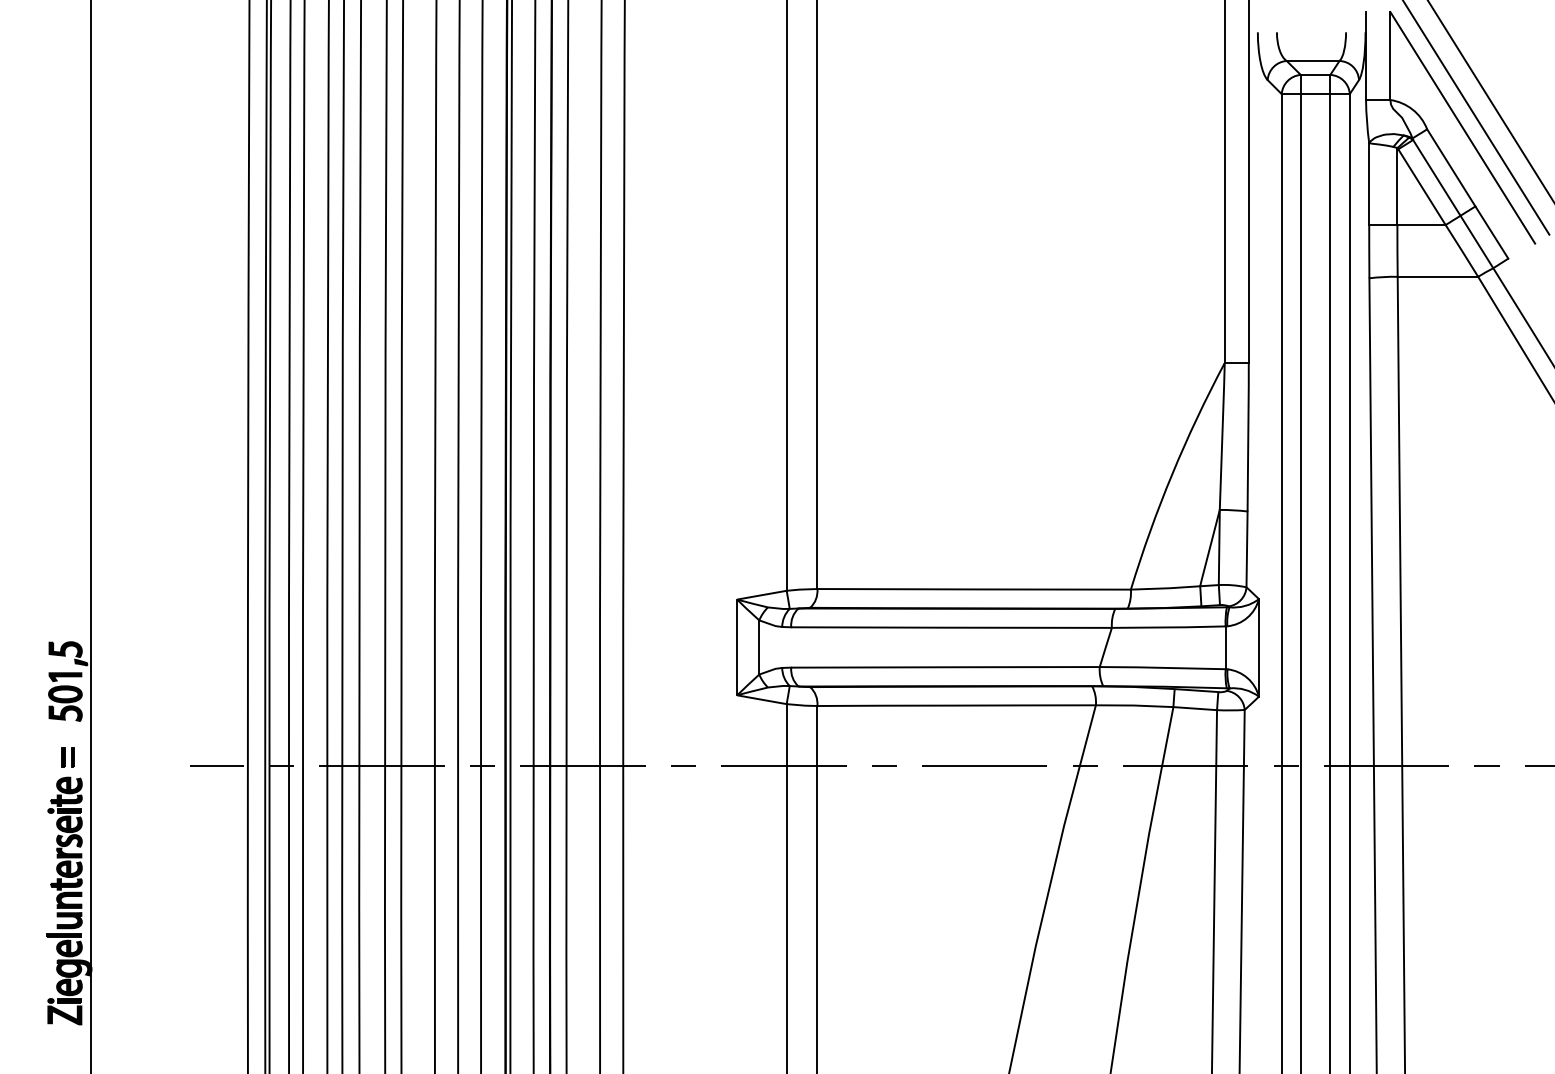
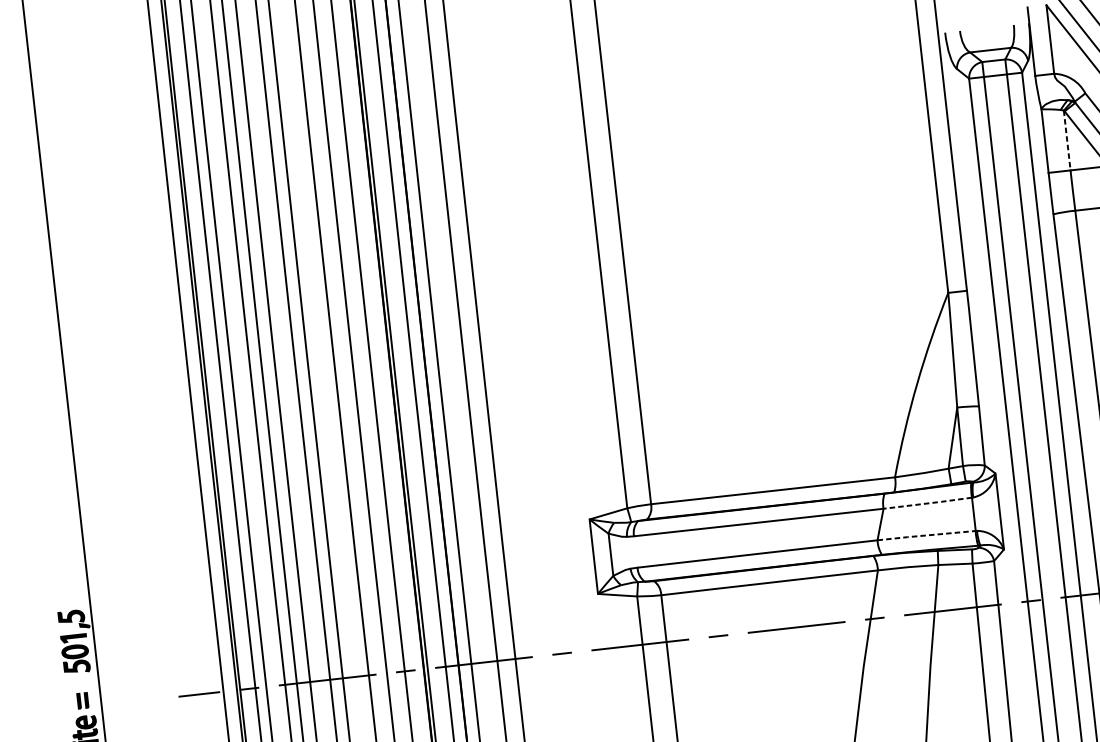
line: (1397, 187) -> (1067, 141), solid -> dashed
line: (1169, 627) -> (928, 503), solid -> dashed
line: (1162, 667) -> (926, 535), solid -> dashed

